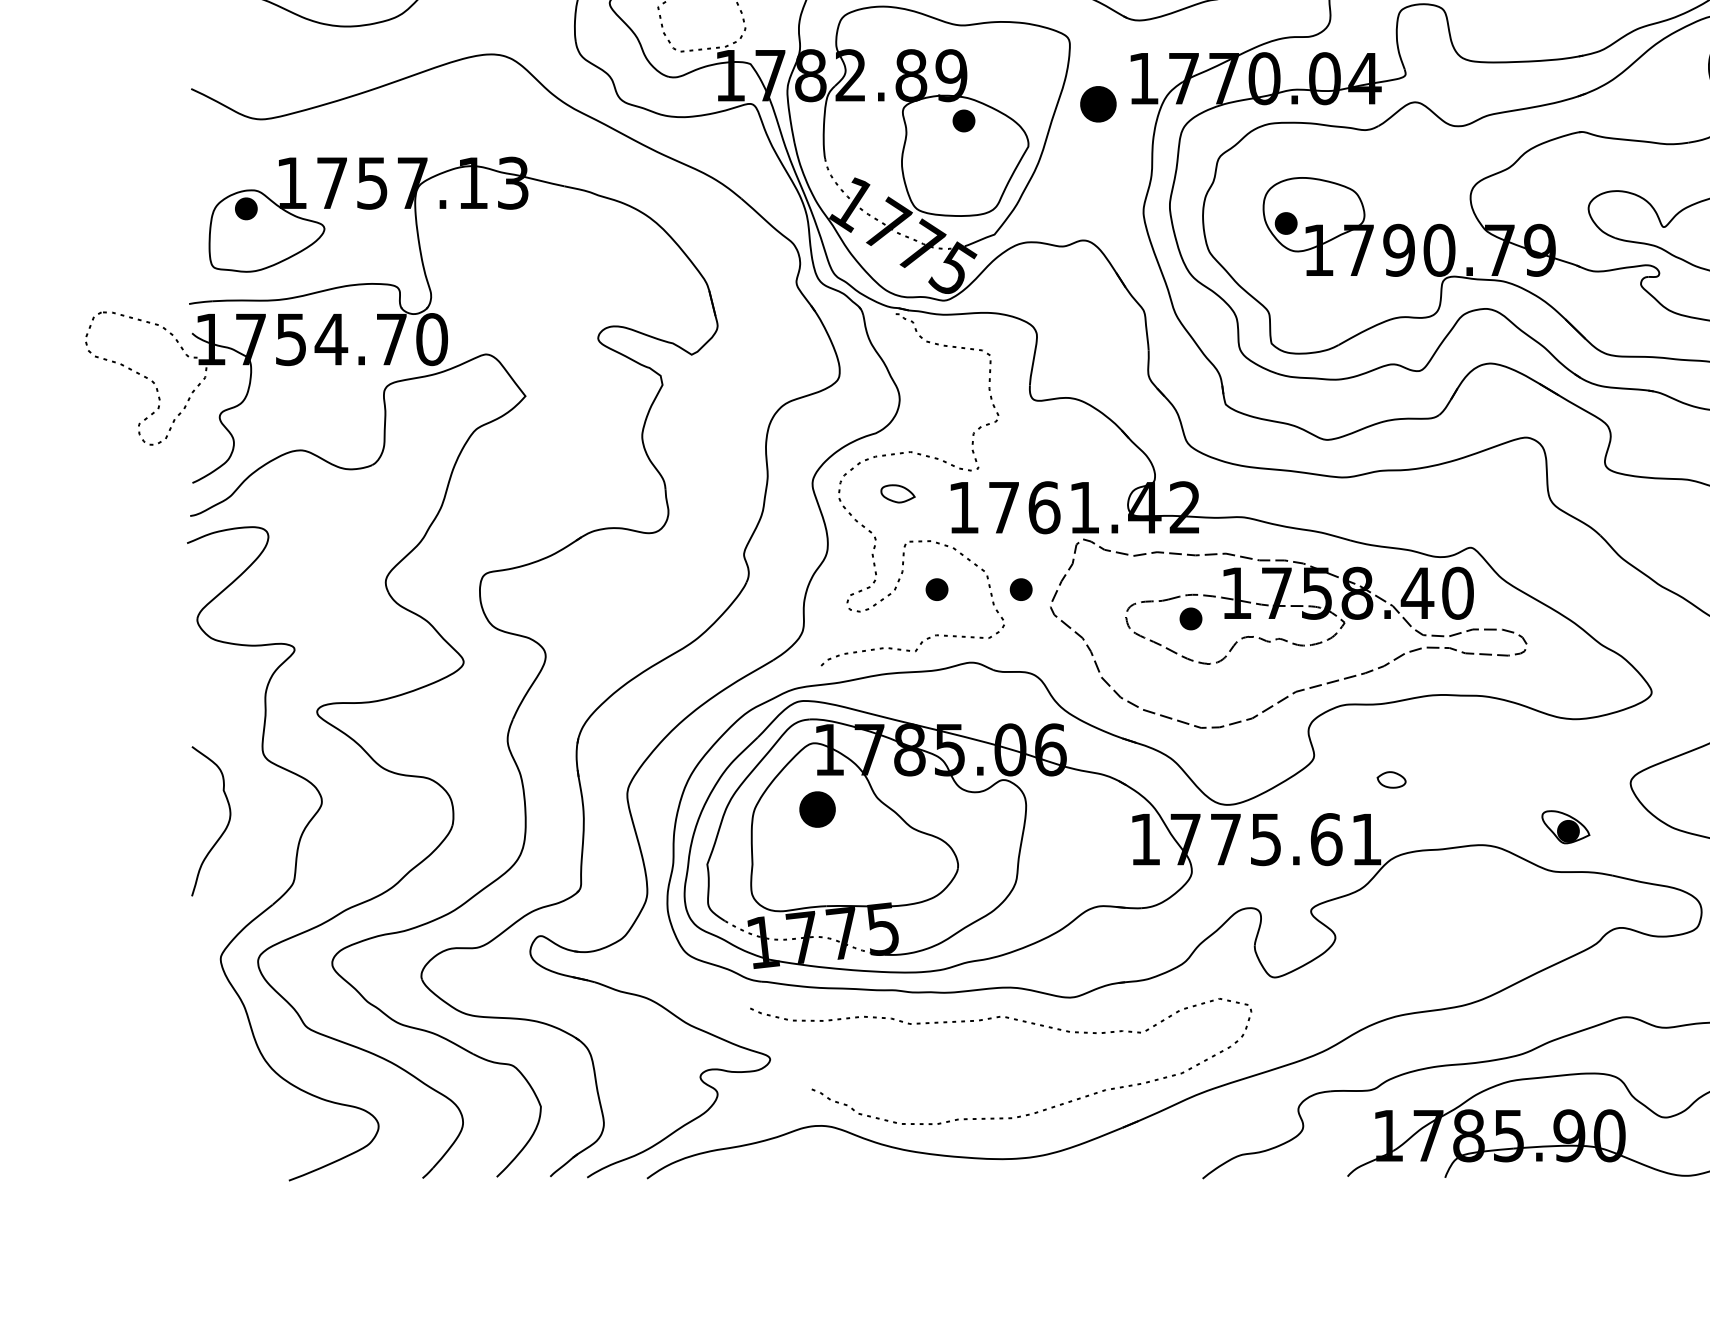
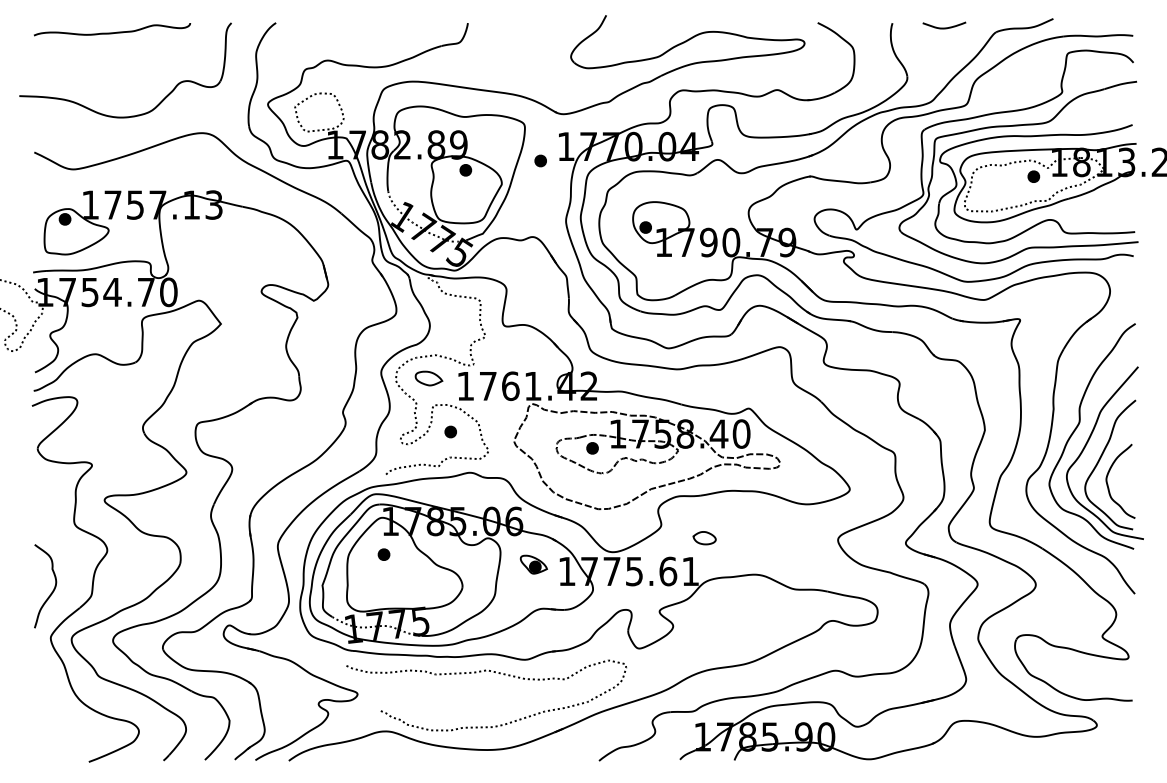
part: (1097, 103) -> (540, 160), size x0.62
part: (897, 493) -> (428, 378), size x1.43
part: (1020, 588) -> (497, 431), removed
part: (1391, 780) -> (704, 538), size x1.43
part: (816, 809) -> (383, 554), size x0.62
part: (1565, 826) -> (533, 564), moved
curve: (223, 828) -> (52, 590), moved

